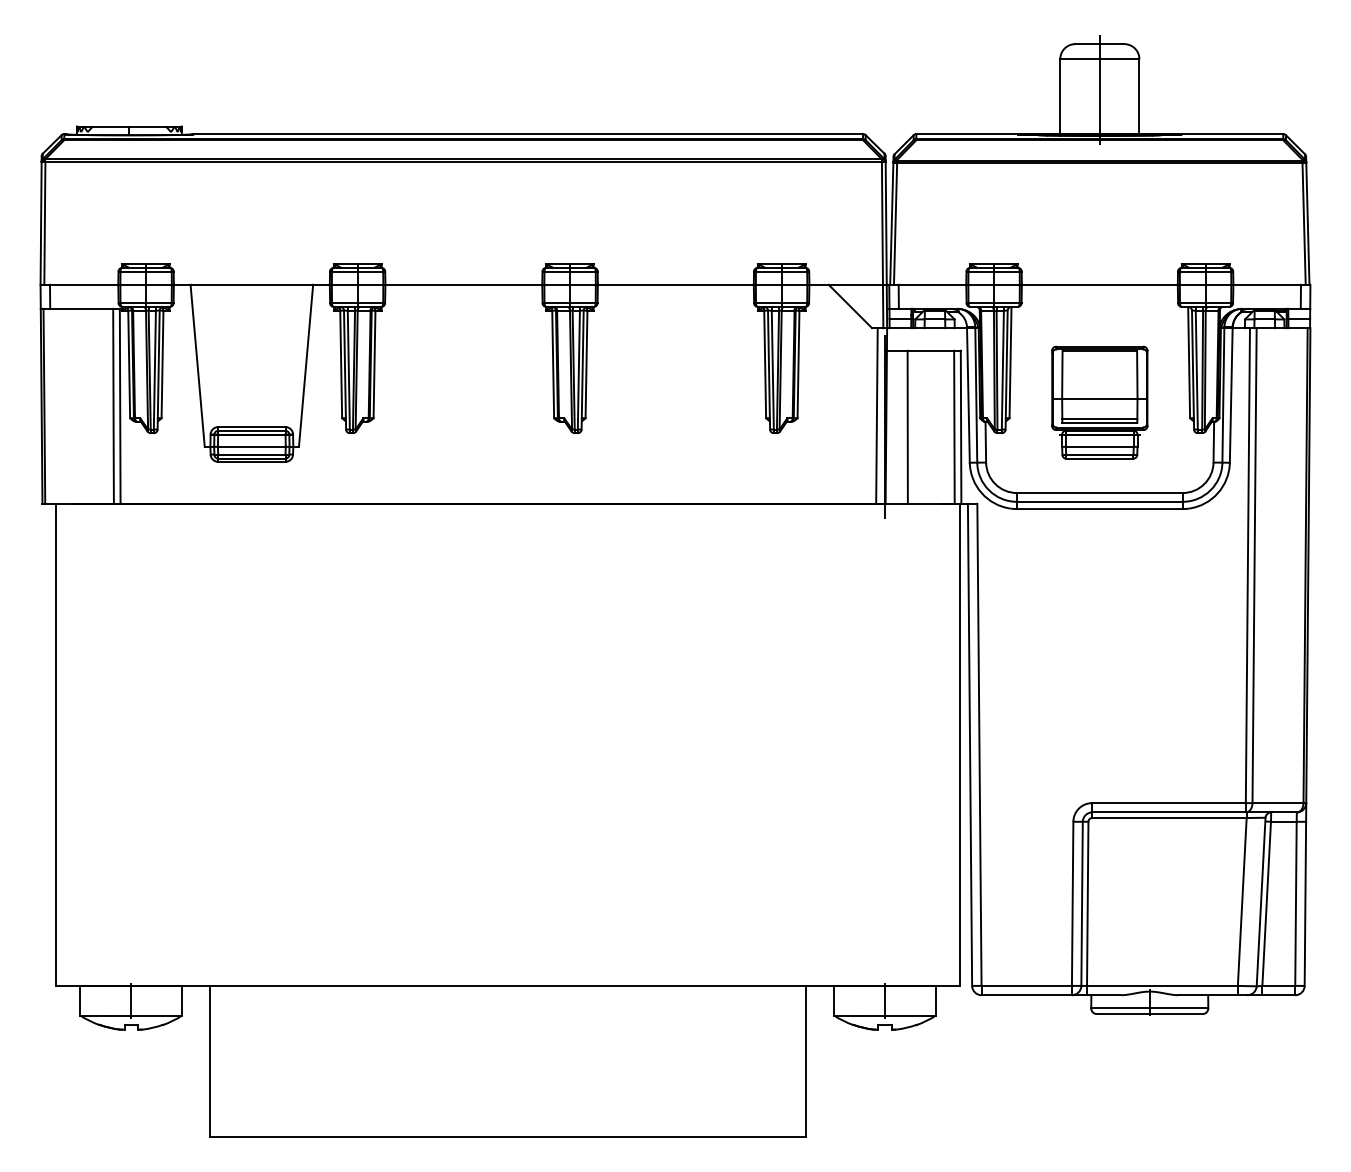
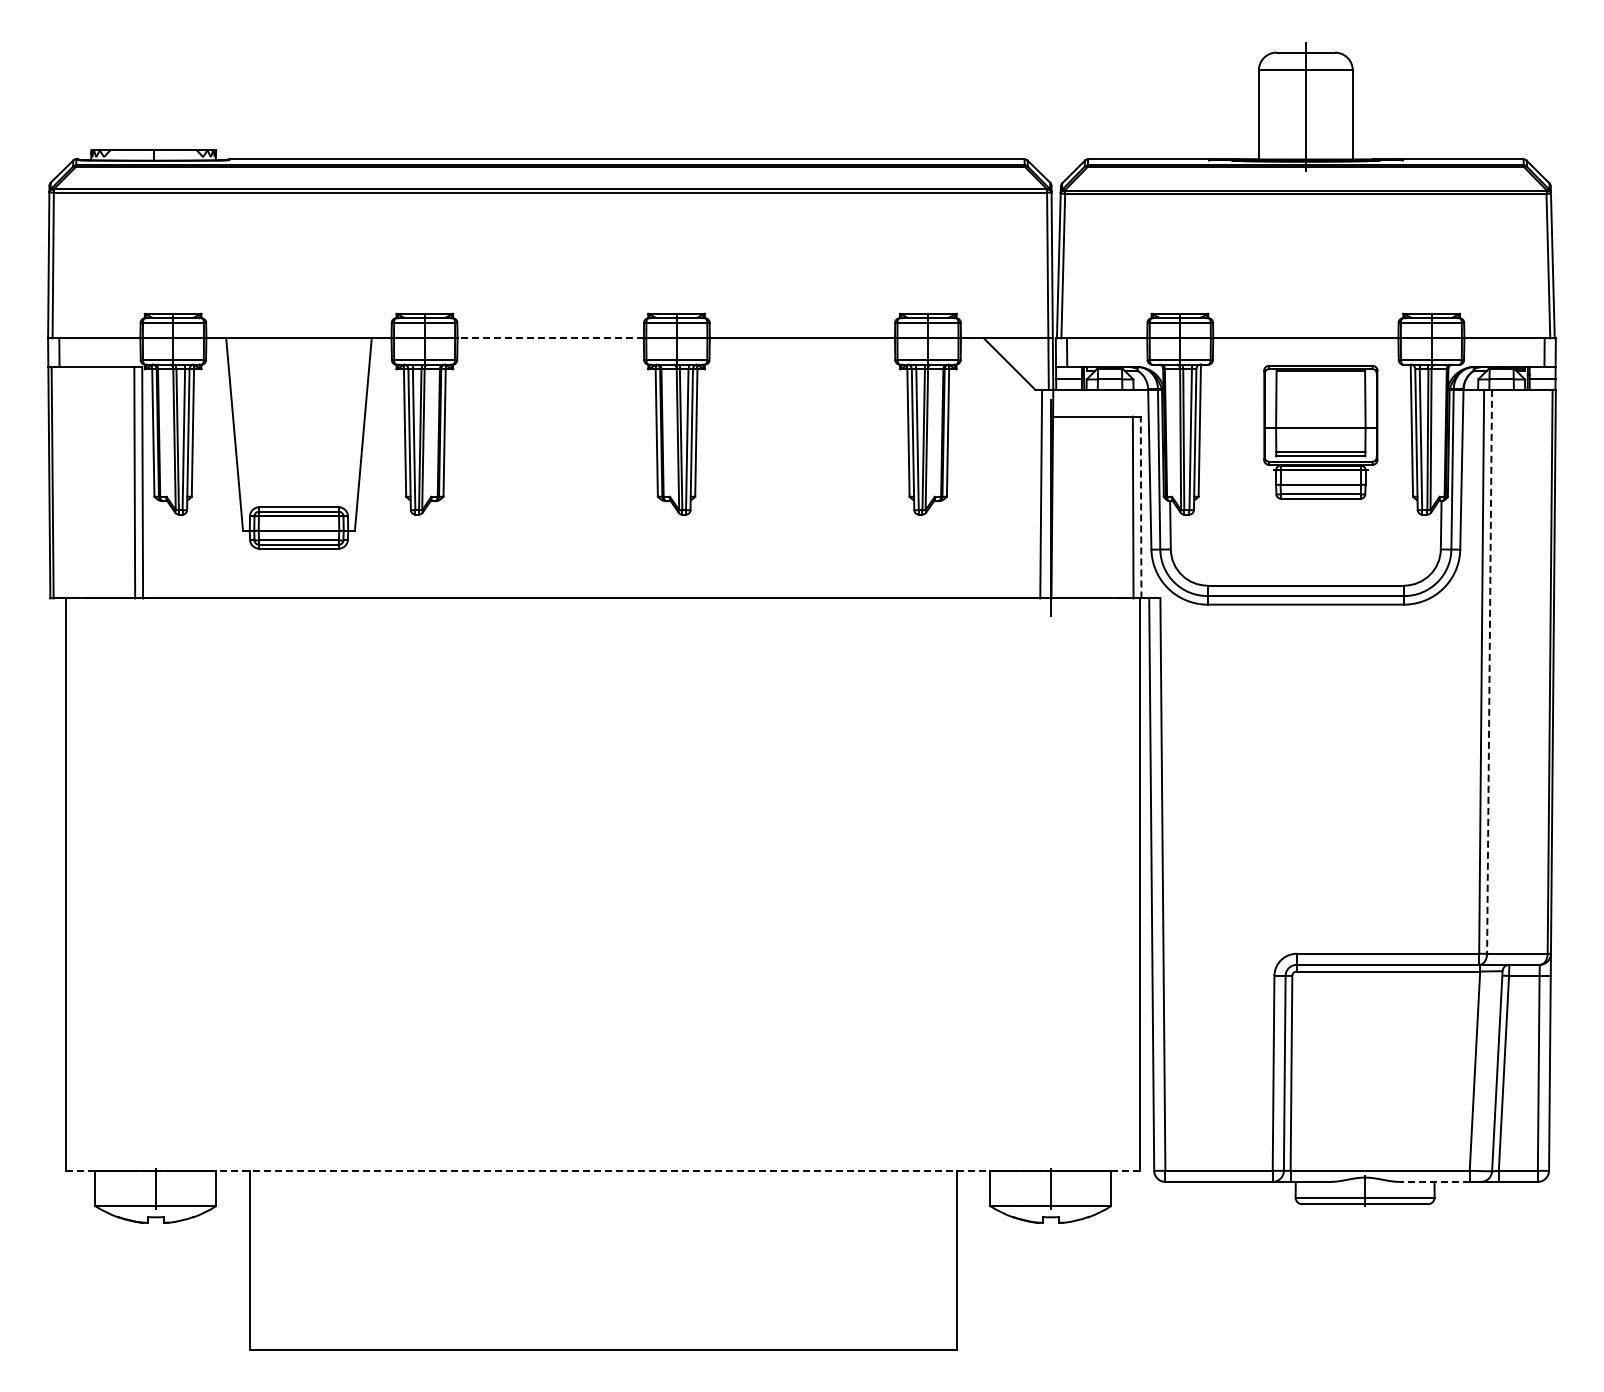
line: (463, 284) -> (550, 338), solid -> dashed
part: (1099, 402) -> (1320, 432), moved
line: (907, 427) -> (1077, 507), removed
line: (961, 427) -> (1141, 507), solid -> dashed
line: (1254, 565) -> (1489, 671), solid -> dashed
line: (508, 986) -> (603, 1171), solid -> dashed
line: (1207, 994) -> (1433, 1181), solid -> dashed

